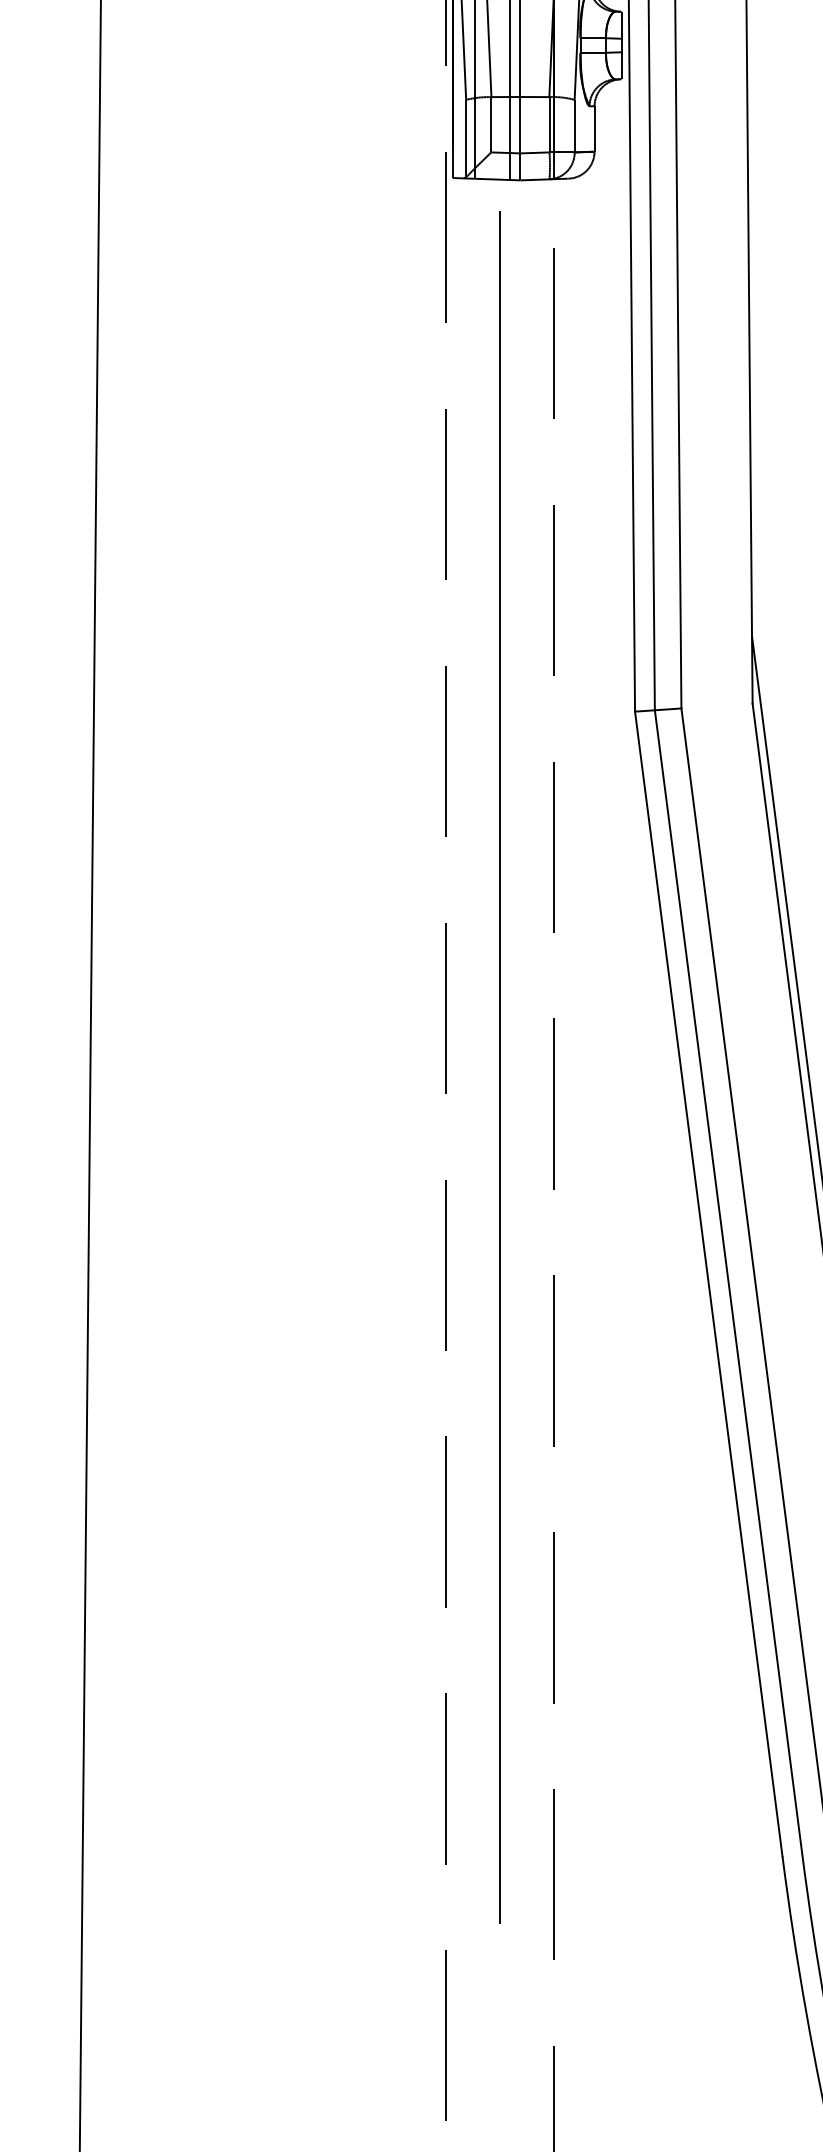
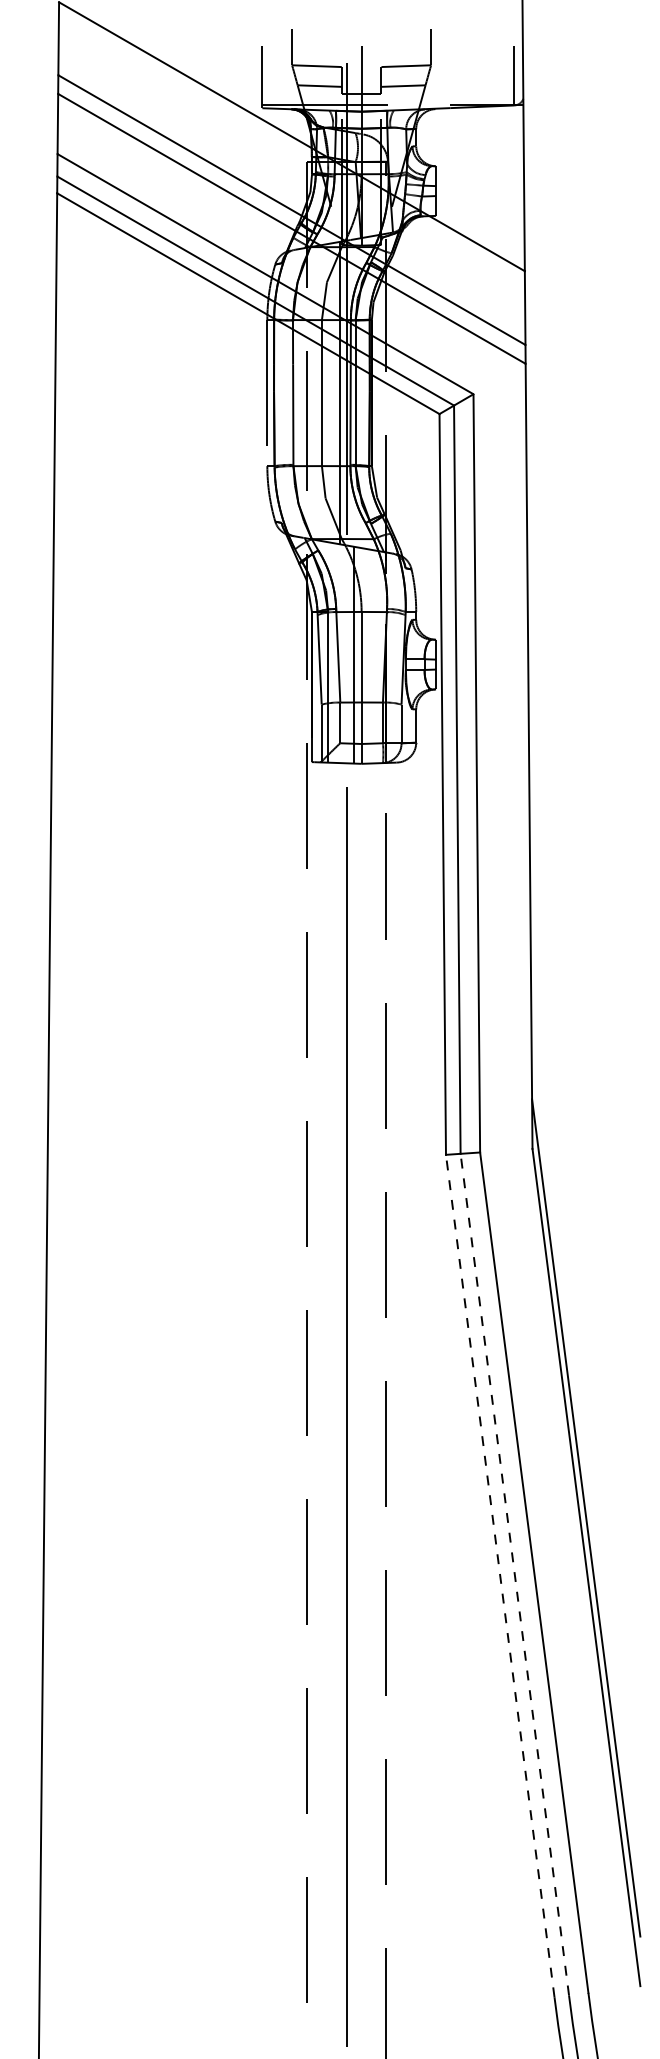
line: (728, 1281) -> (514, 1574), solid -> dashed
line: (709, 1284) -> (500, 1576), solid -> dashed

